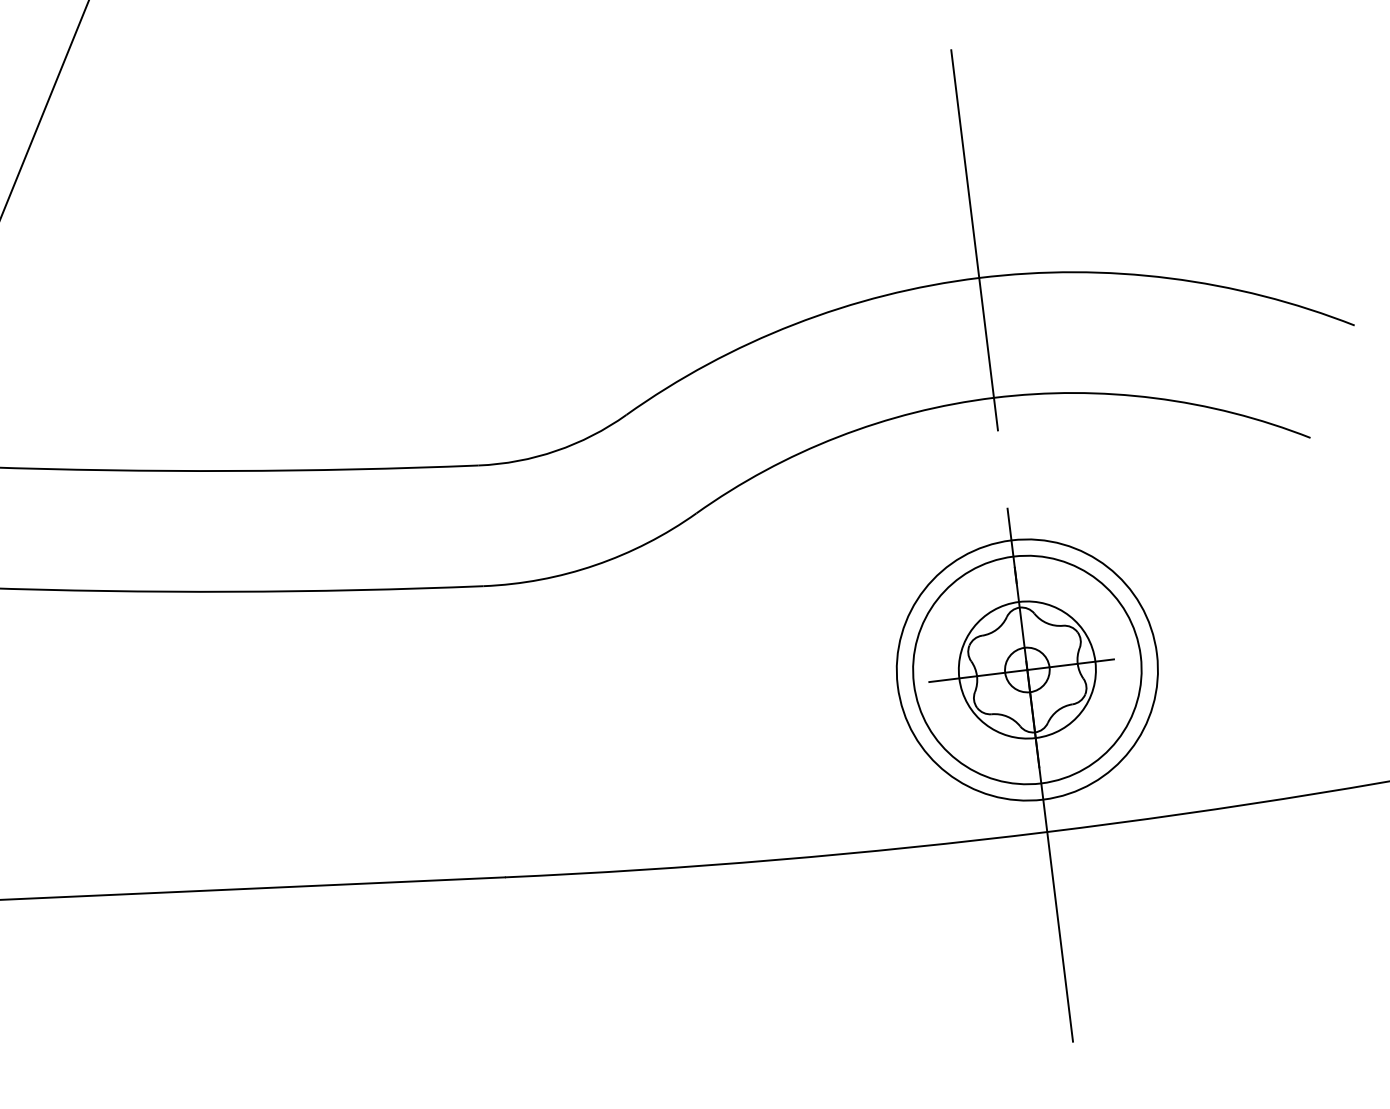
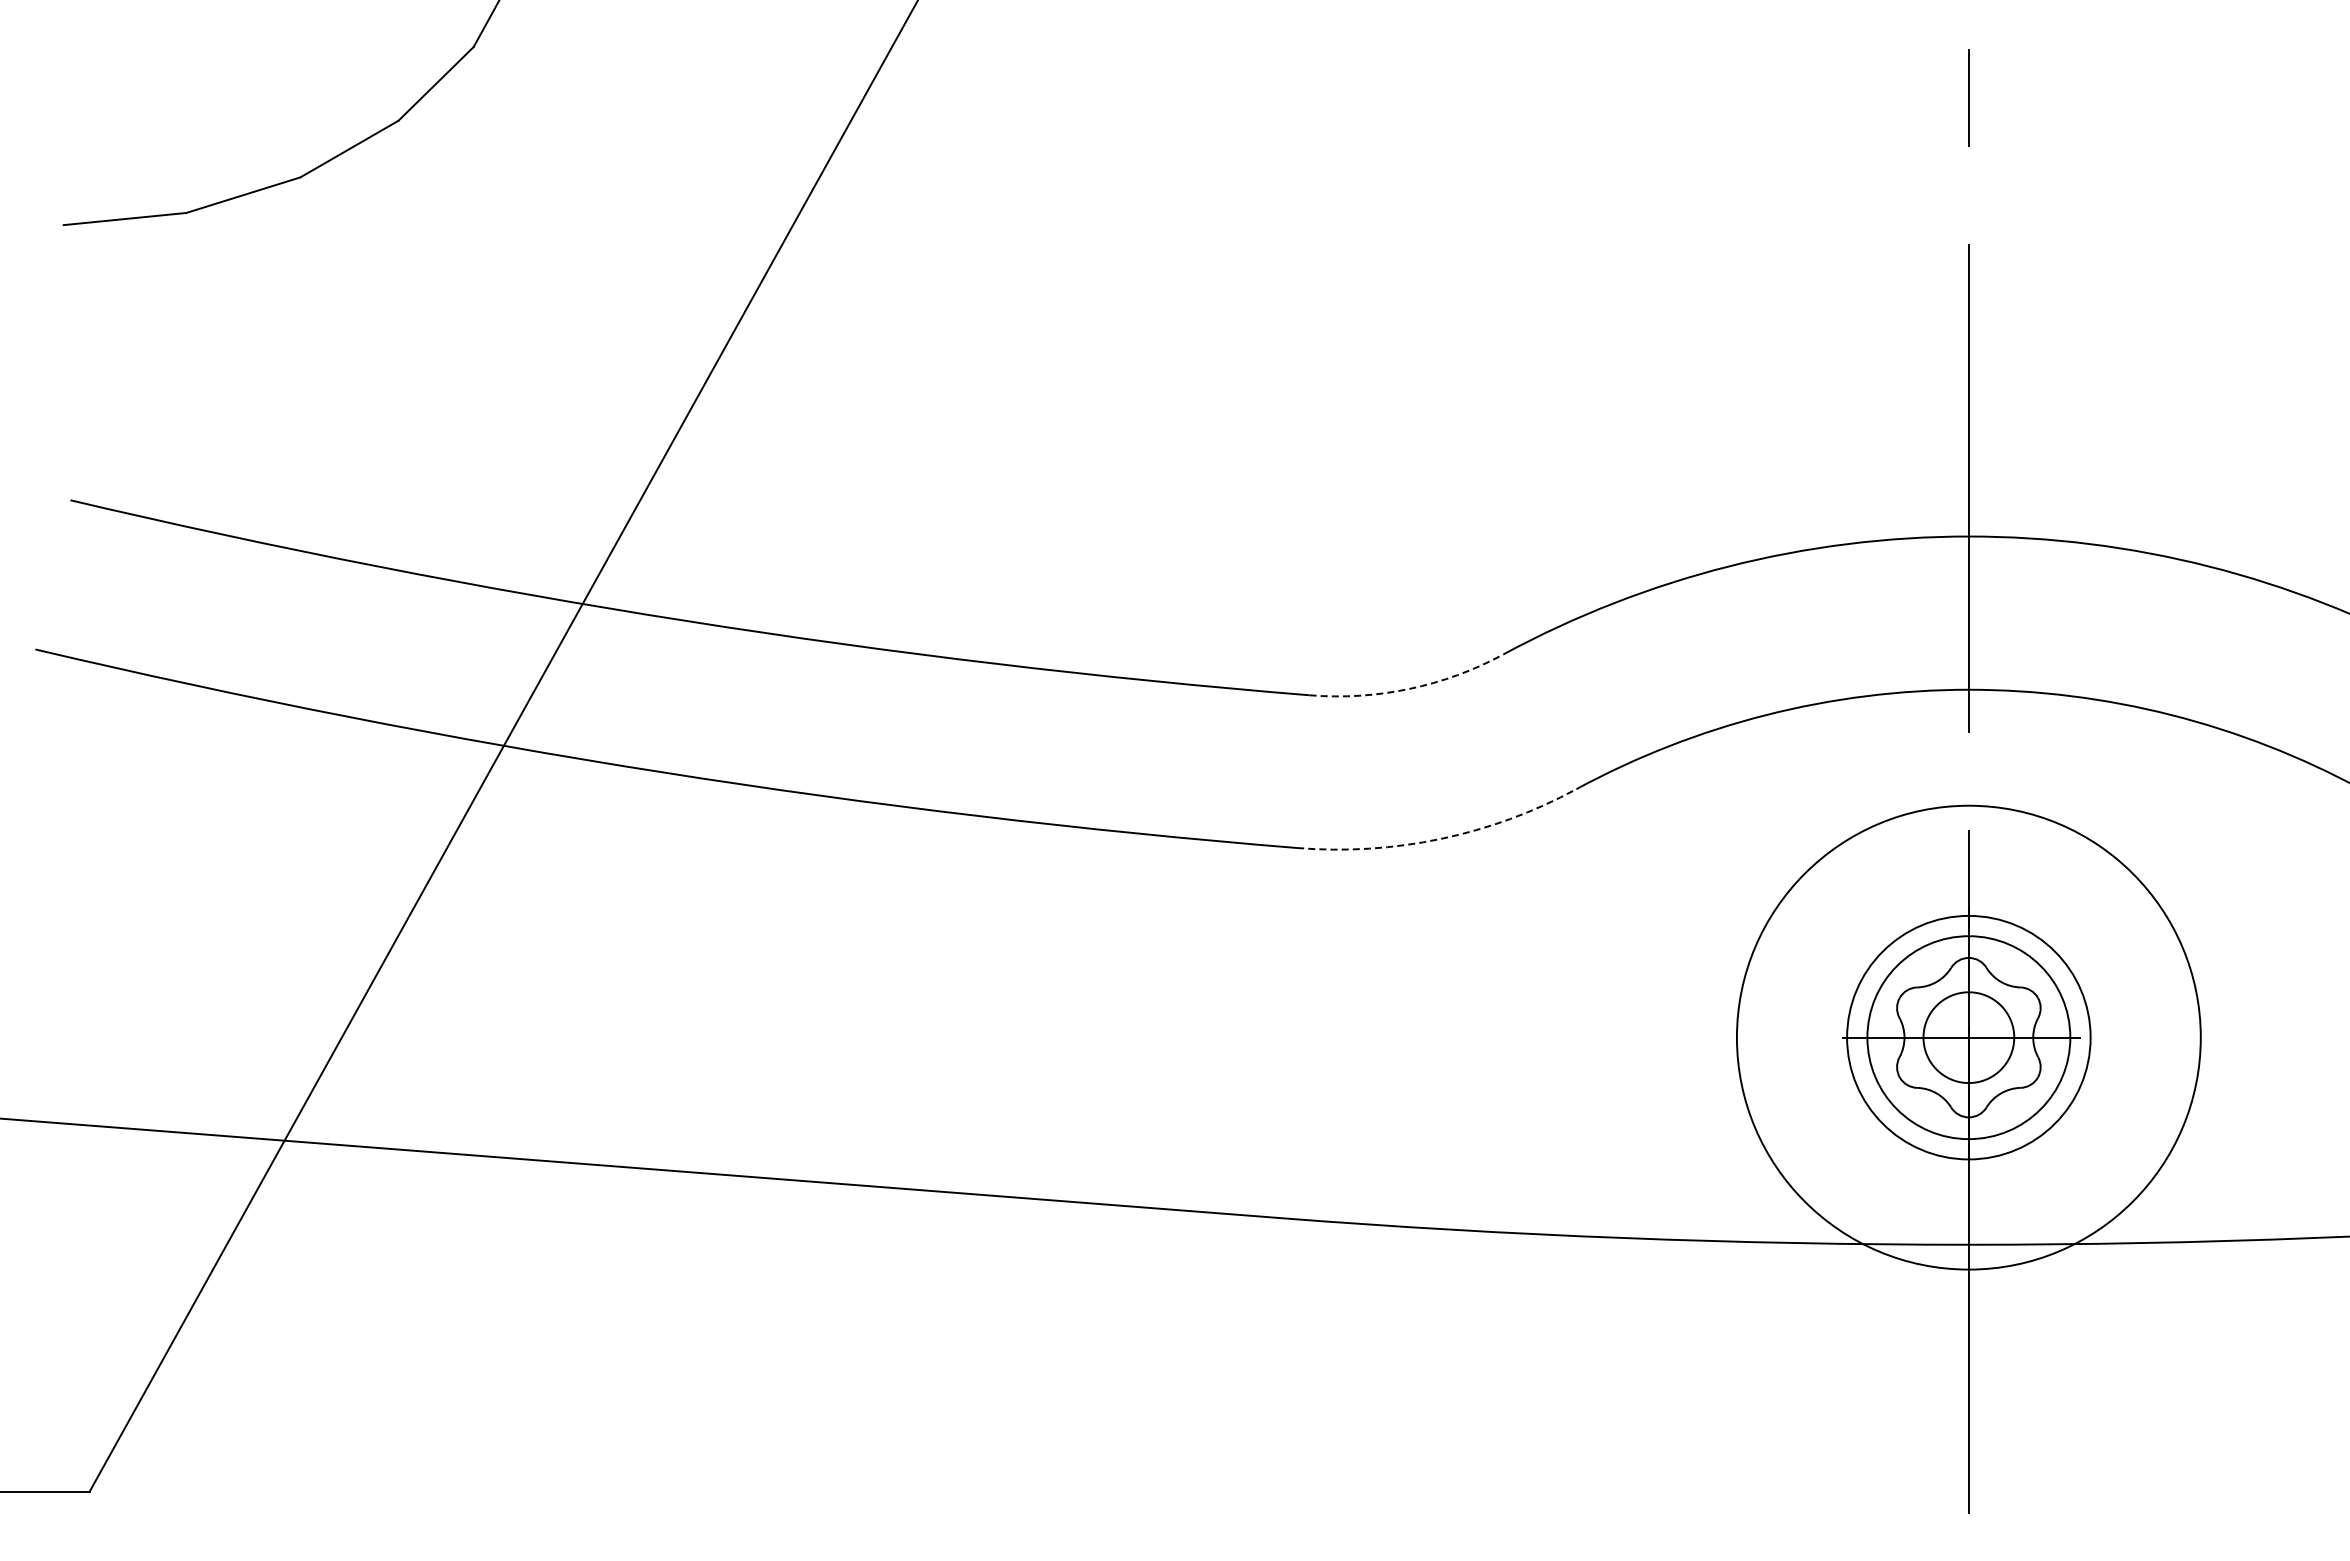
arc: (556, 450) -> (1409, 688), solid -> dashed
arc: (595, 564) -> (1441, 838), solid -> dashed
circle: (1027, 669) -> (1968, 1037), size x0.7
circle: (1027, 669) -> (1968, 1037), size x1.4
circle: (1027, 669) -> (1968, 1037), size x1.4
circle: (1027, 669) -> (1968, 1037), size x1.6

